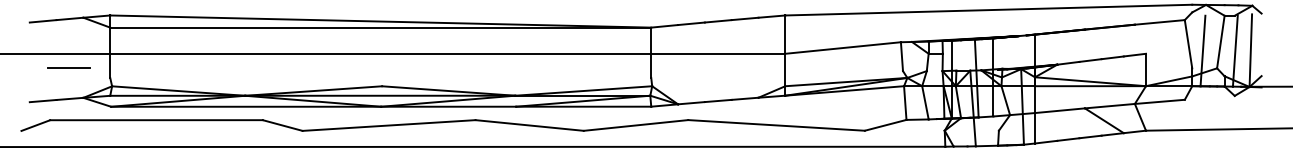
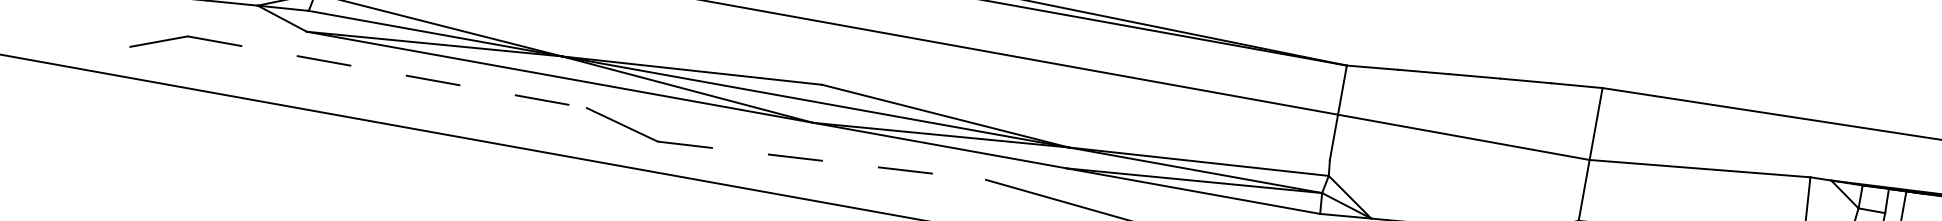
line: (157, 120) -> (389, 73), solid -> dashed
line: (389, 125) -> (822, 160), solid -> dashed

